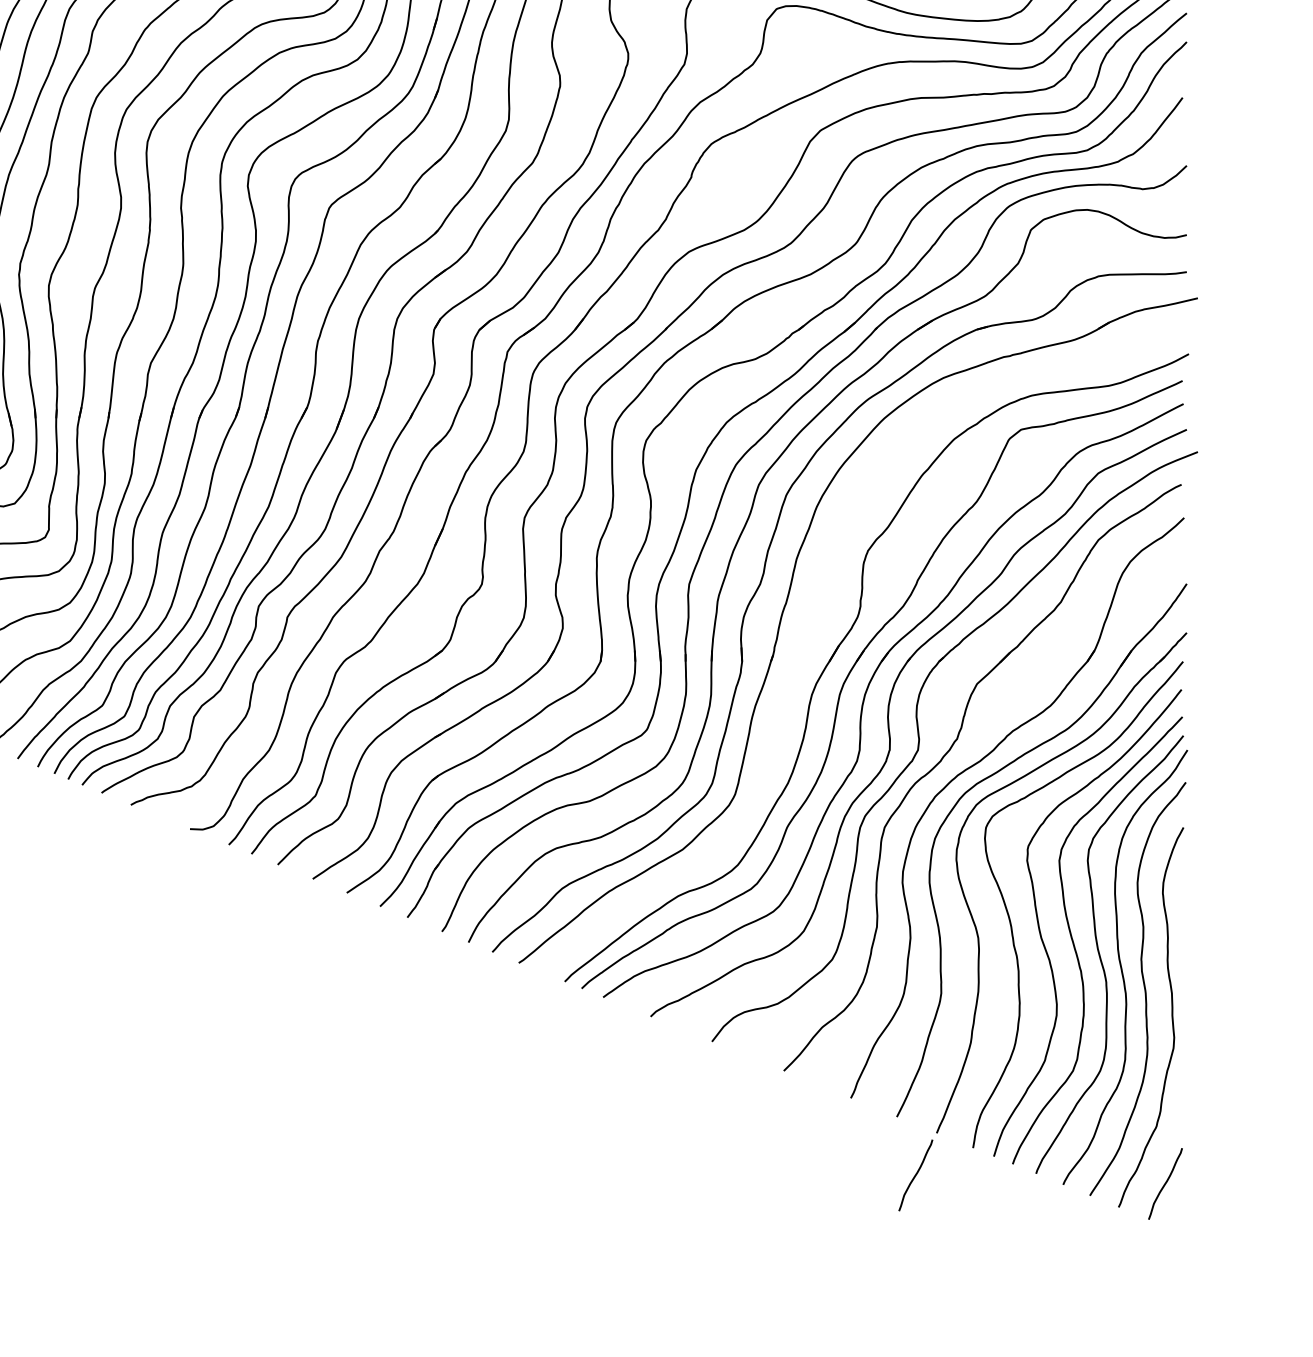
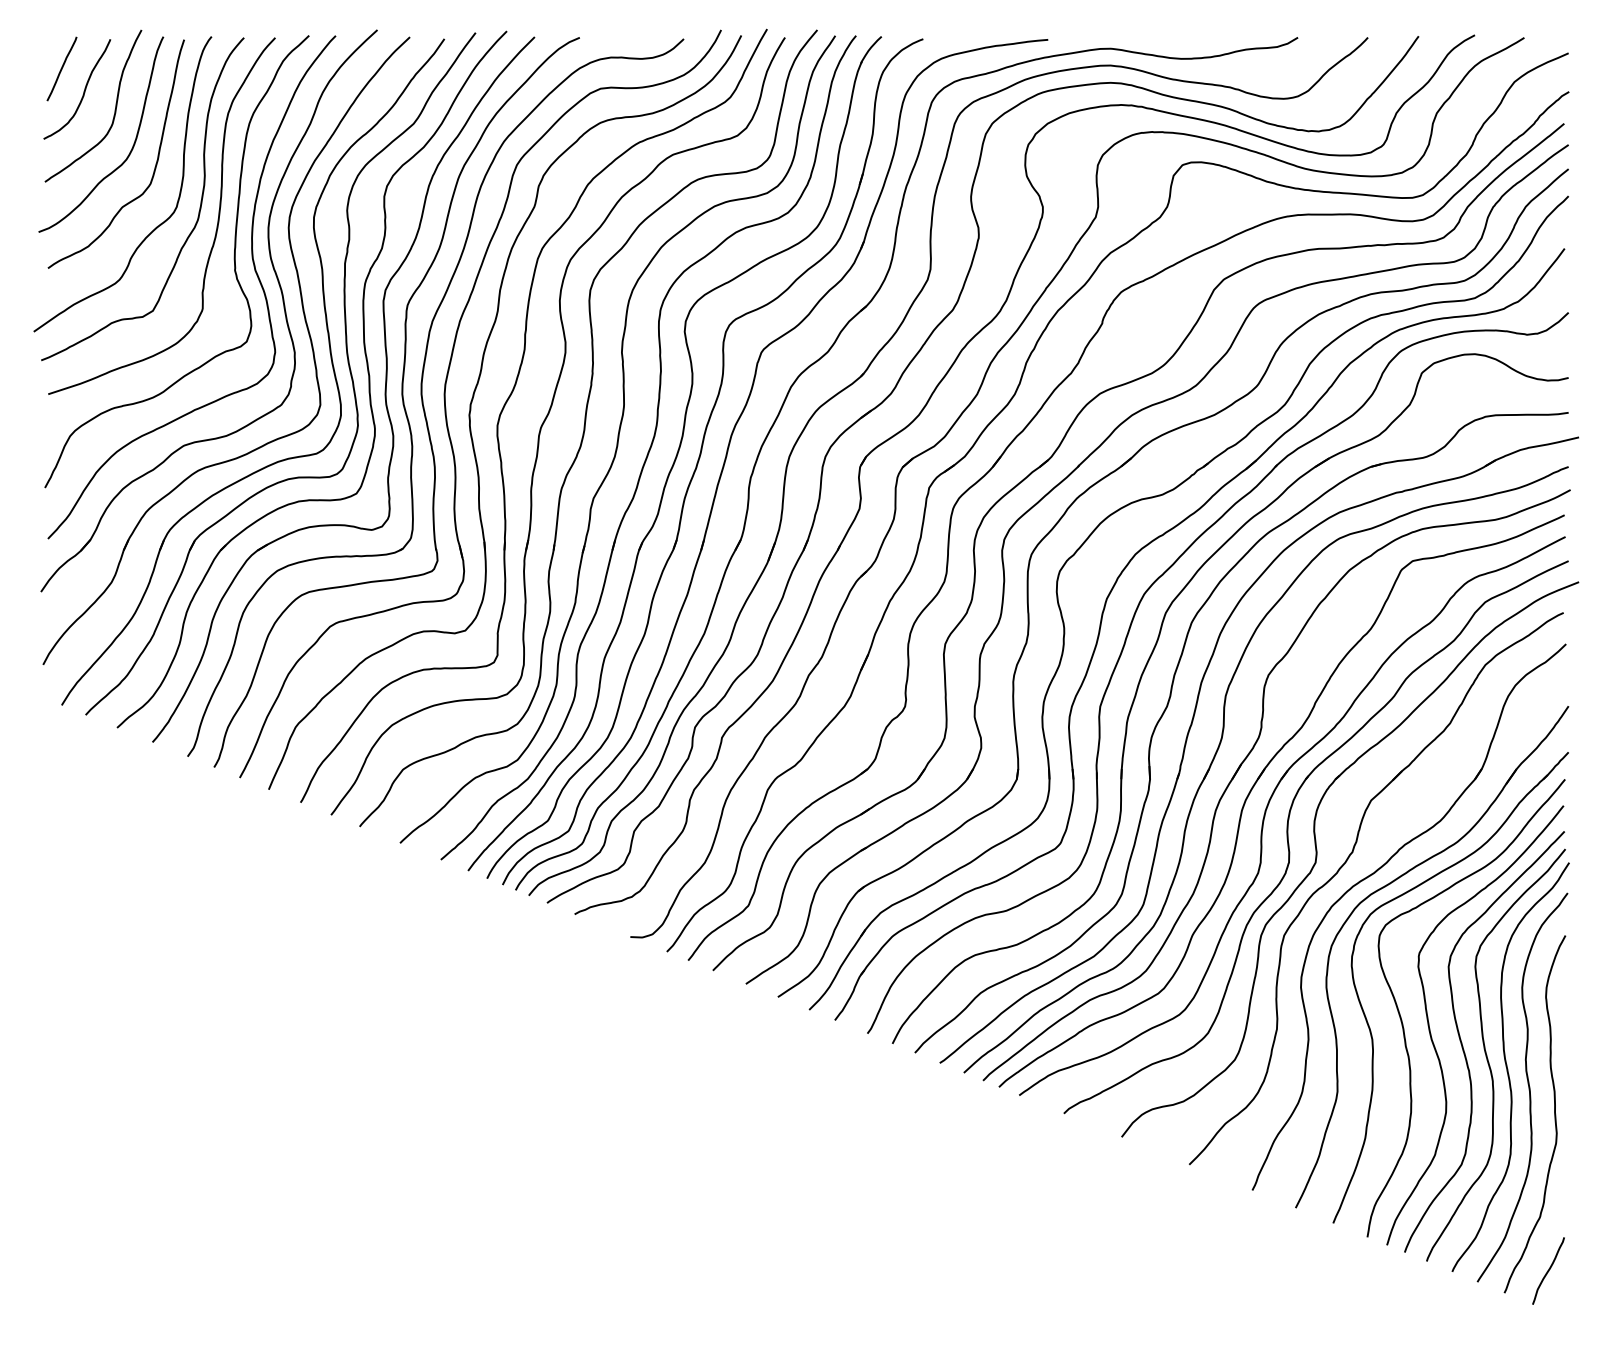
part: (815, 628) -> (1219, 748), added
curve: (915, 1174) -> (1313, 1262), removed

